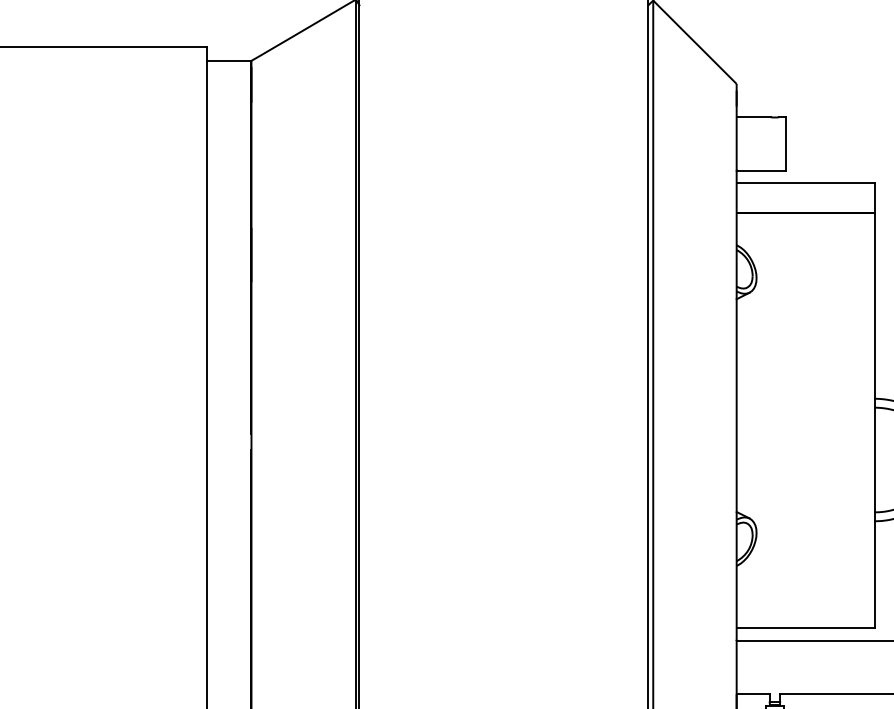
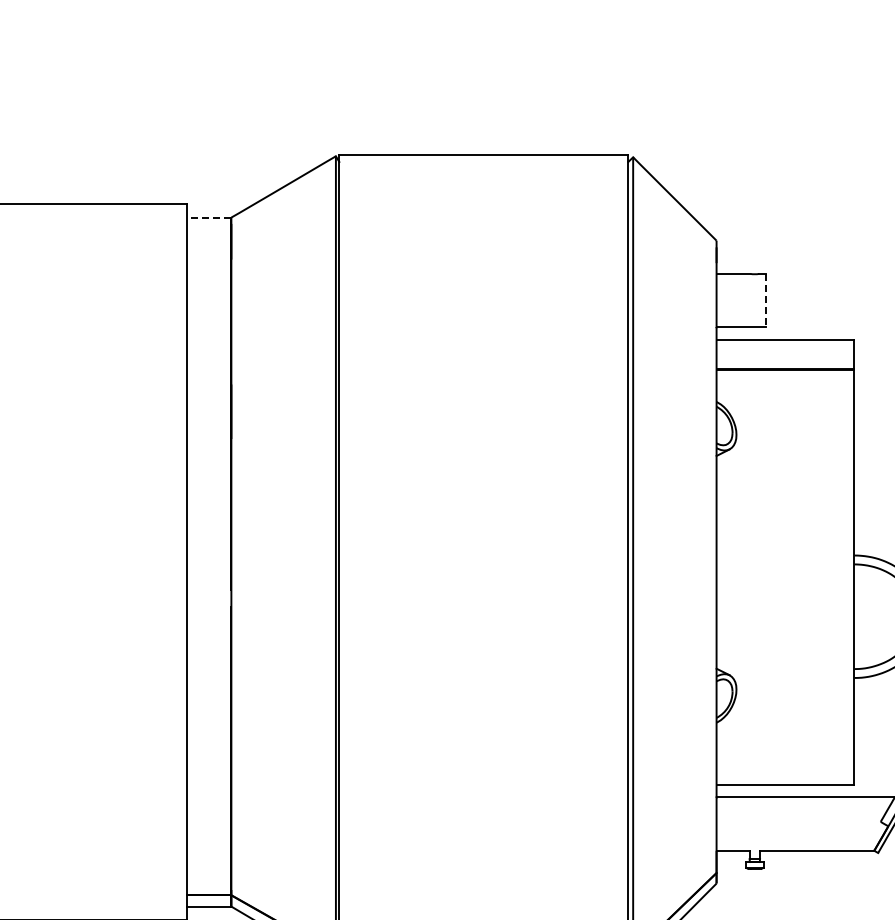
line: (228, 60) -> (208, 217), solid -> dashed
line: (785, 143) -> (765, 300), solid -> dashed

